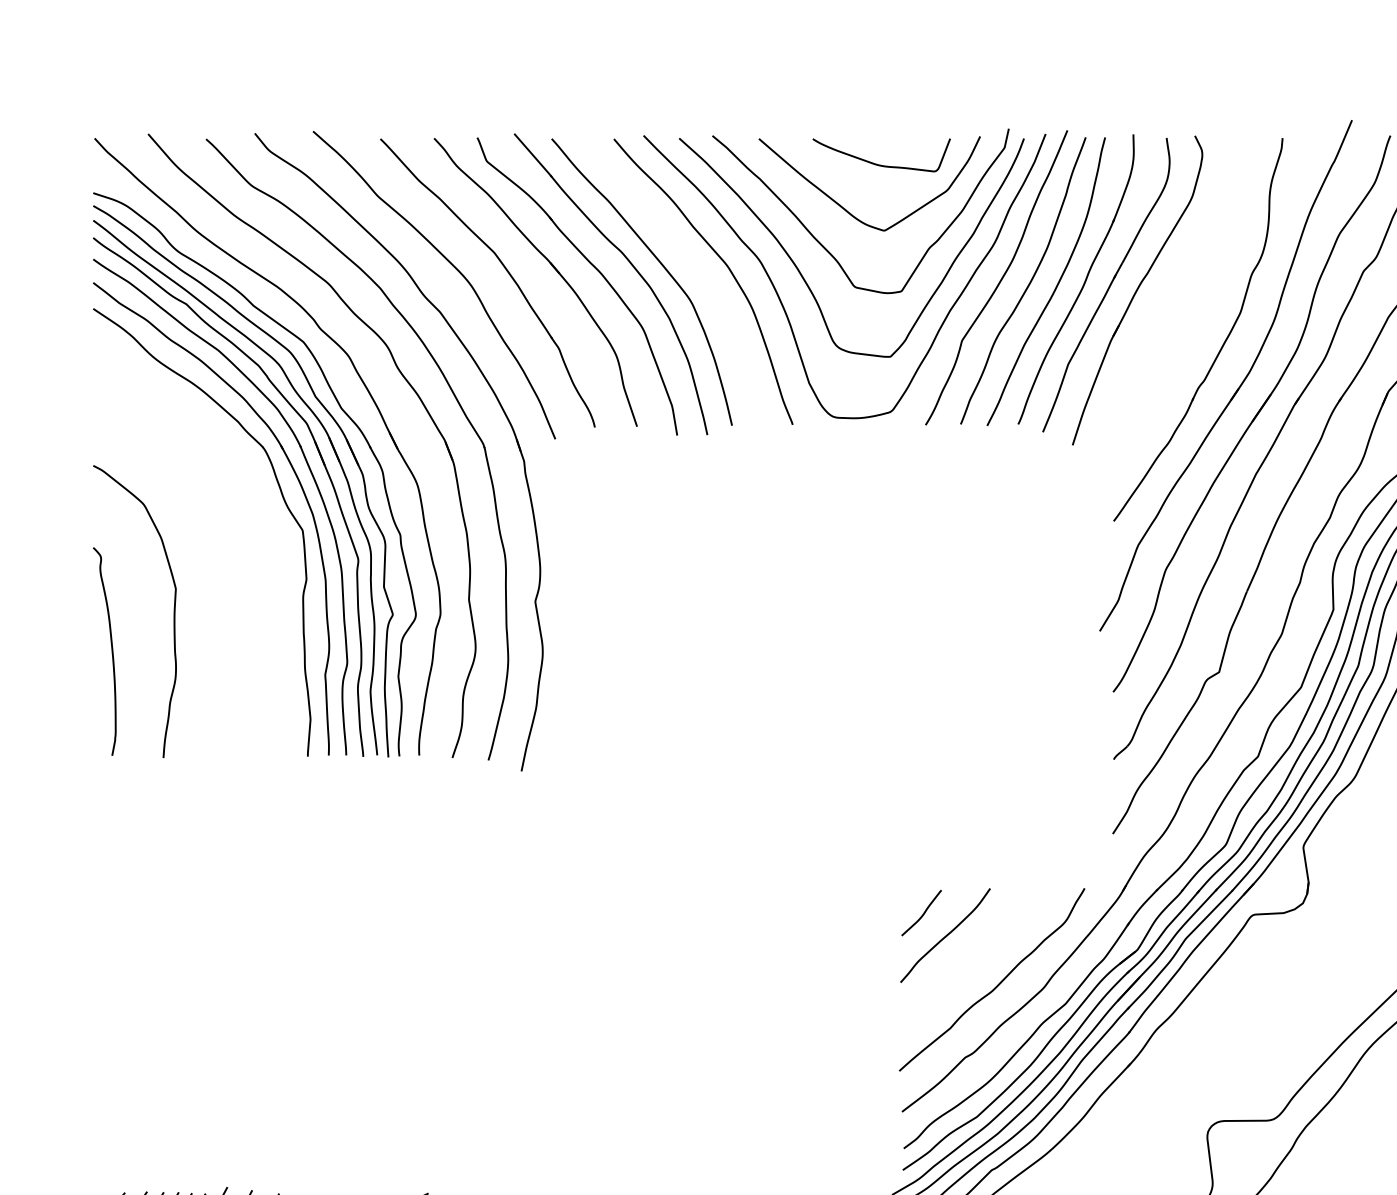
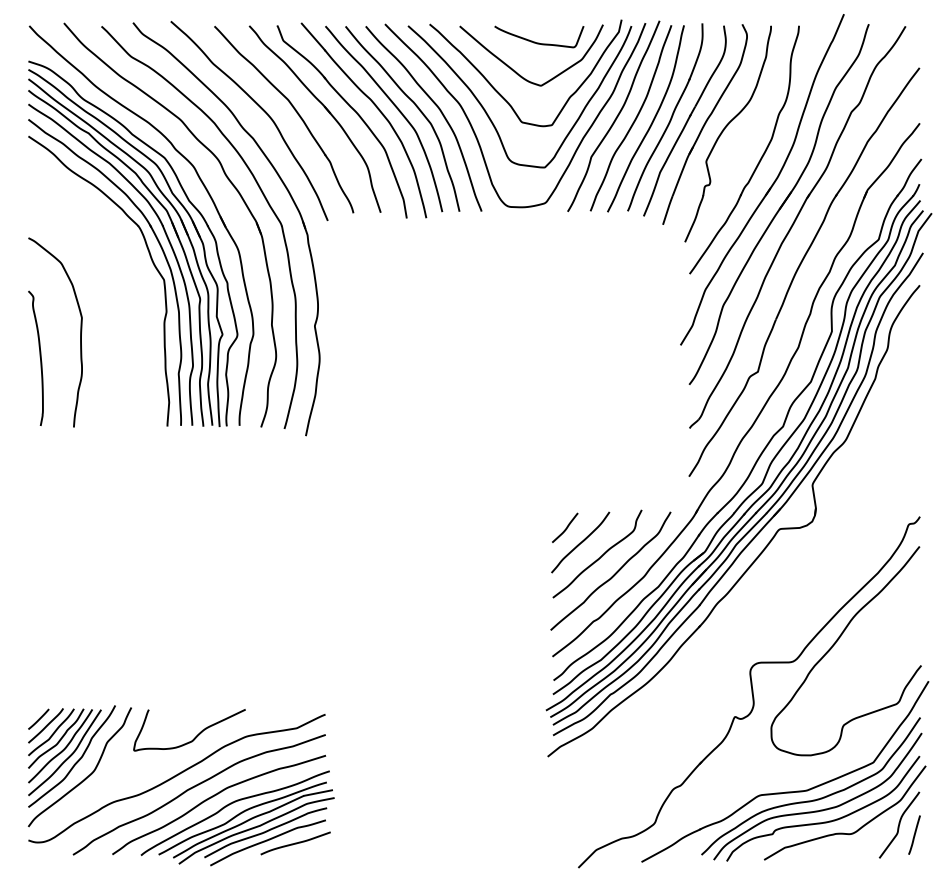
curve: (690, 262) -> (415, 106), added
part: (1172, 304) -> (727, 133), added
curve: (976, 957) -> (600, 556), added

